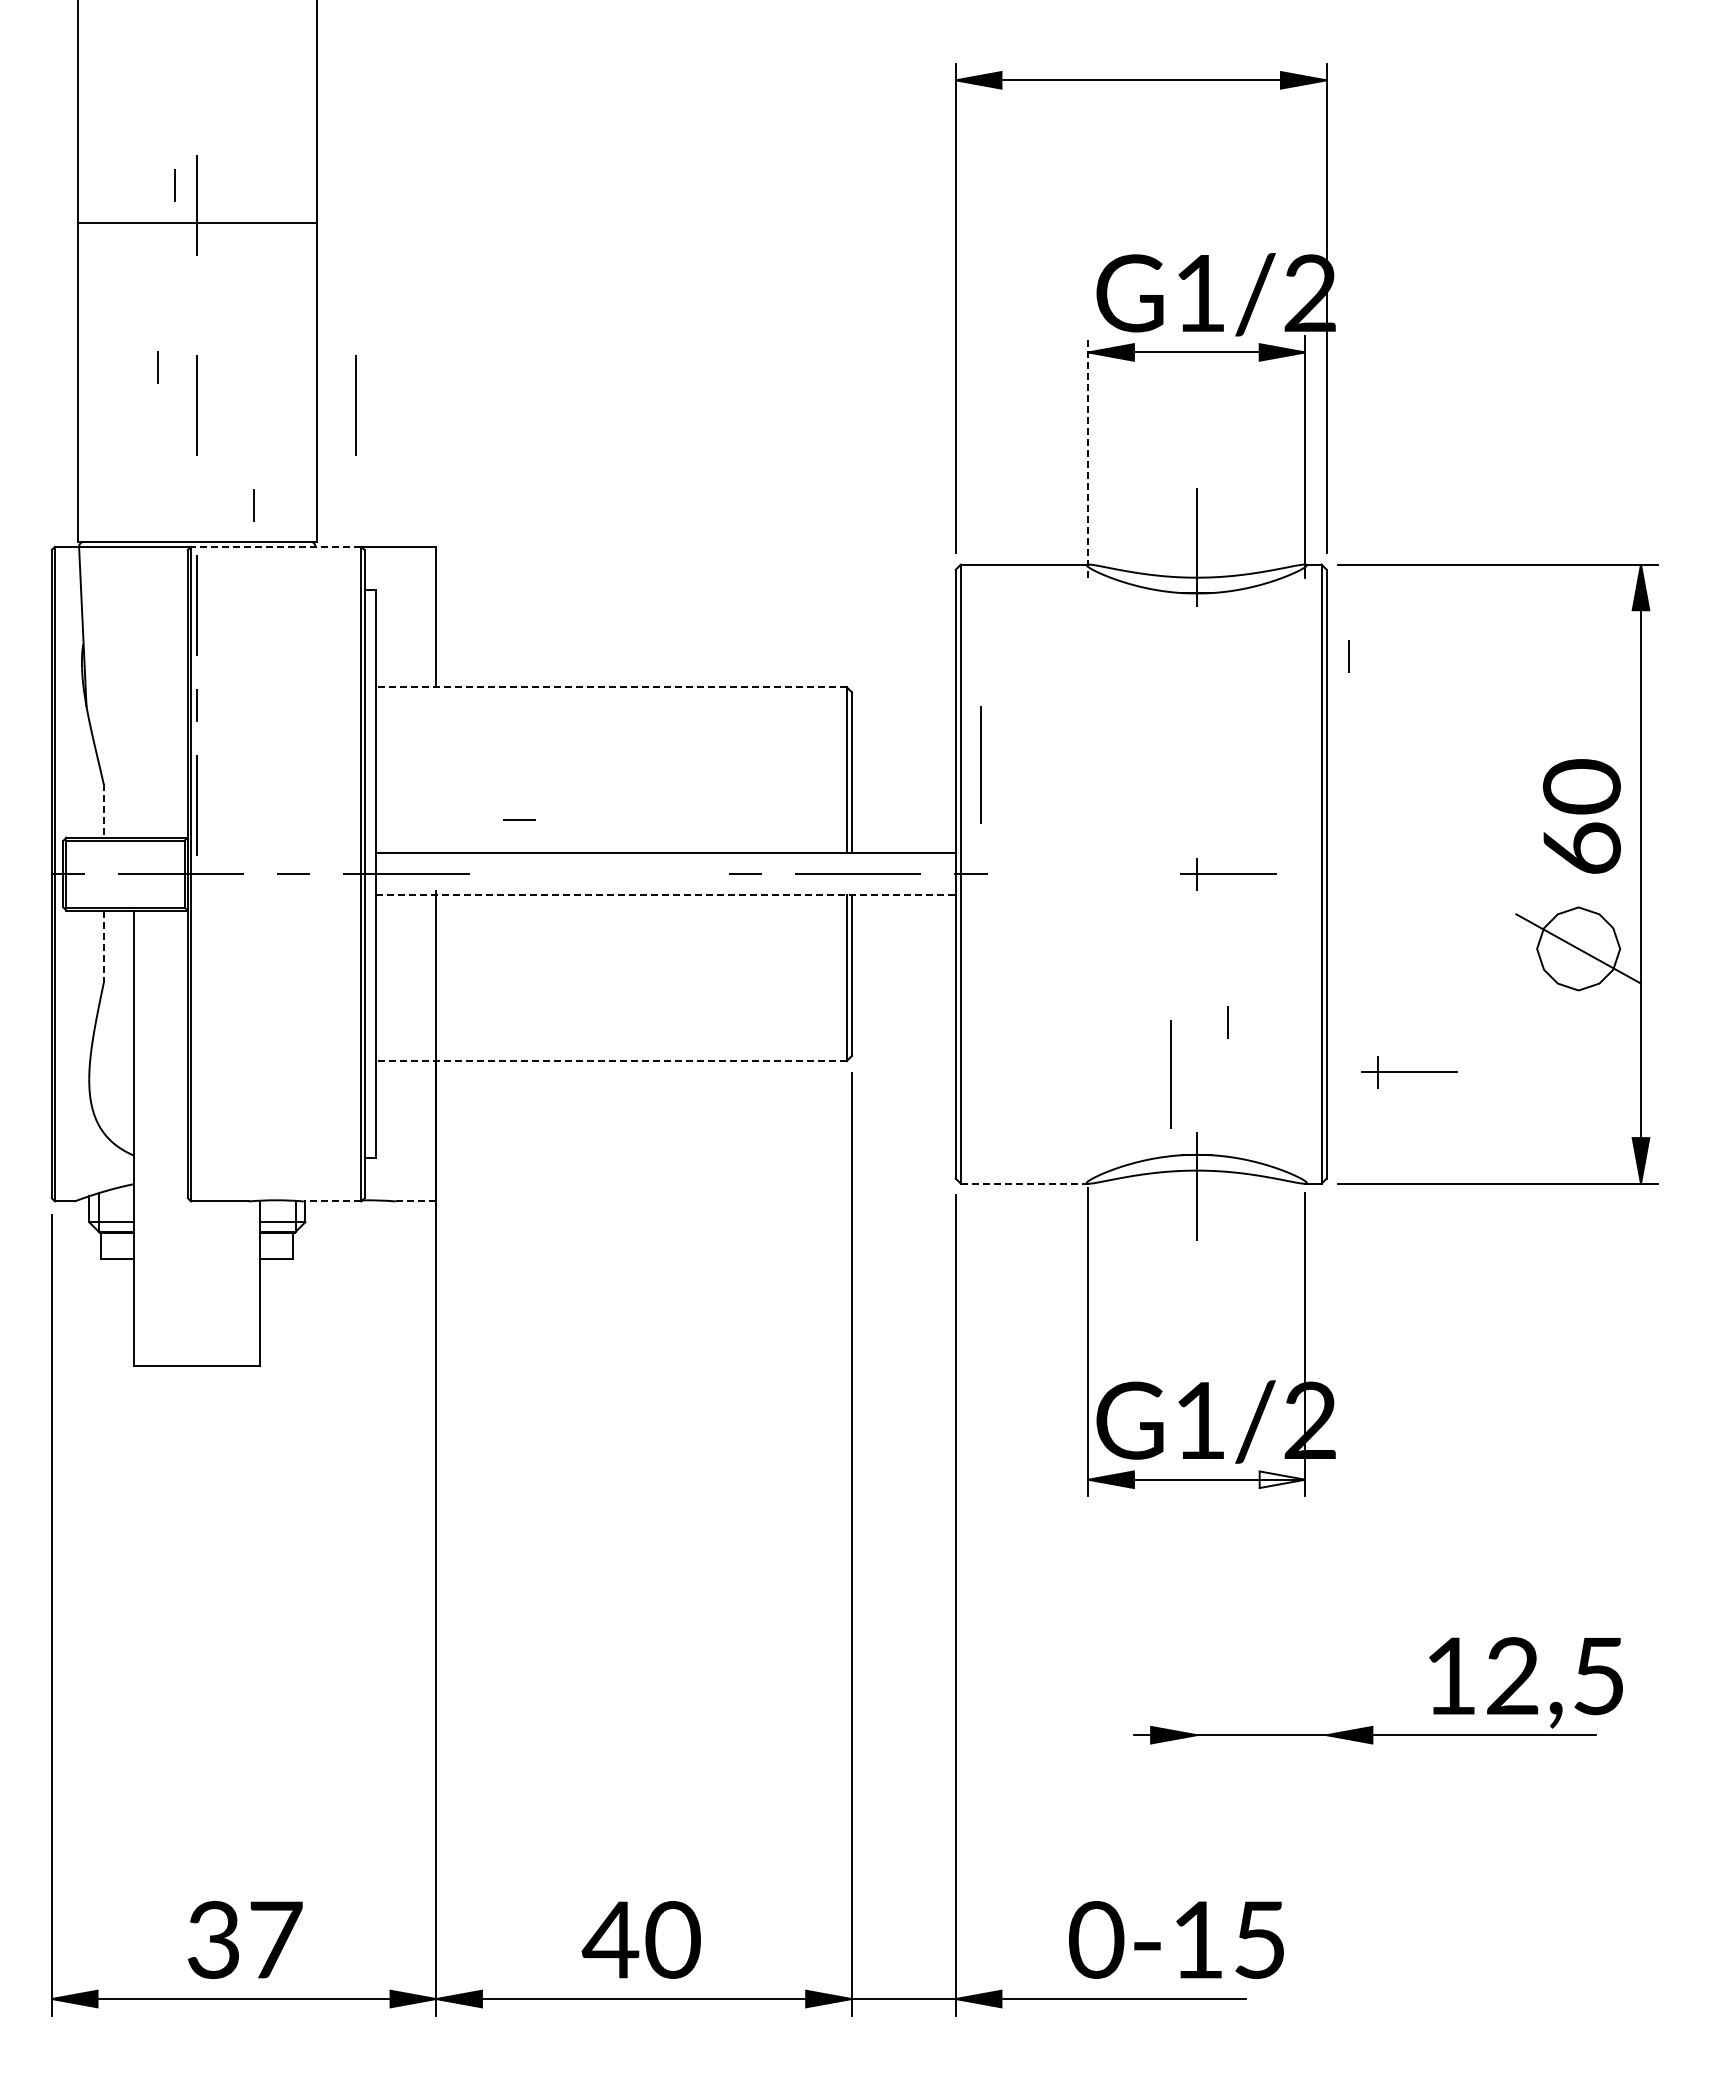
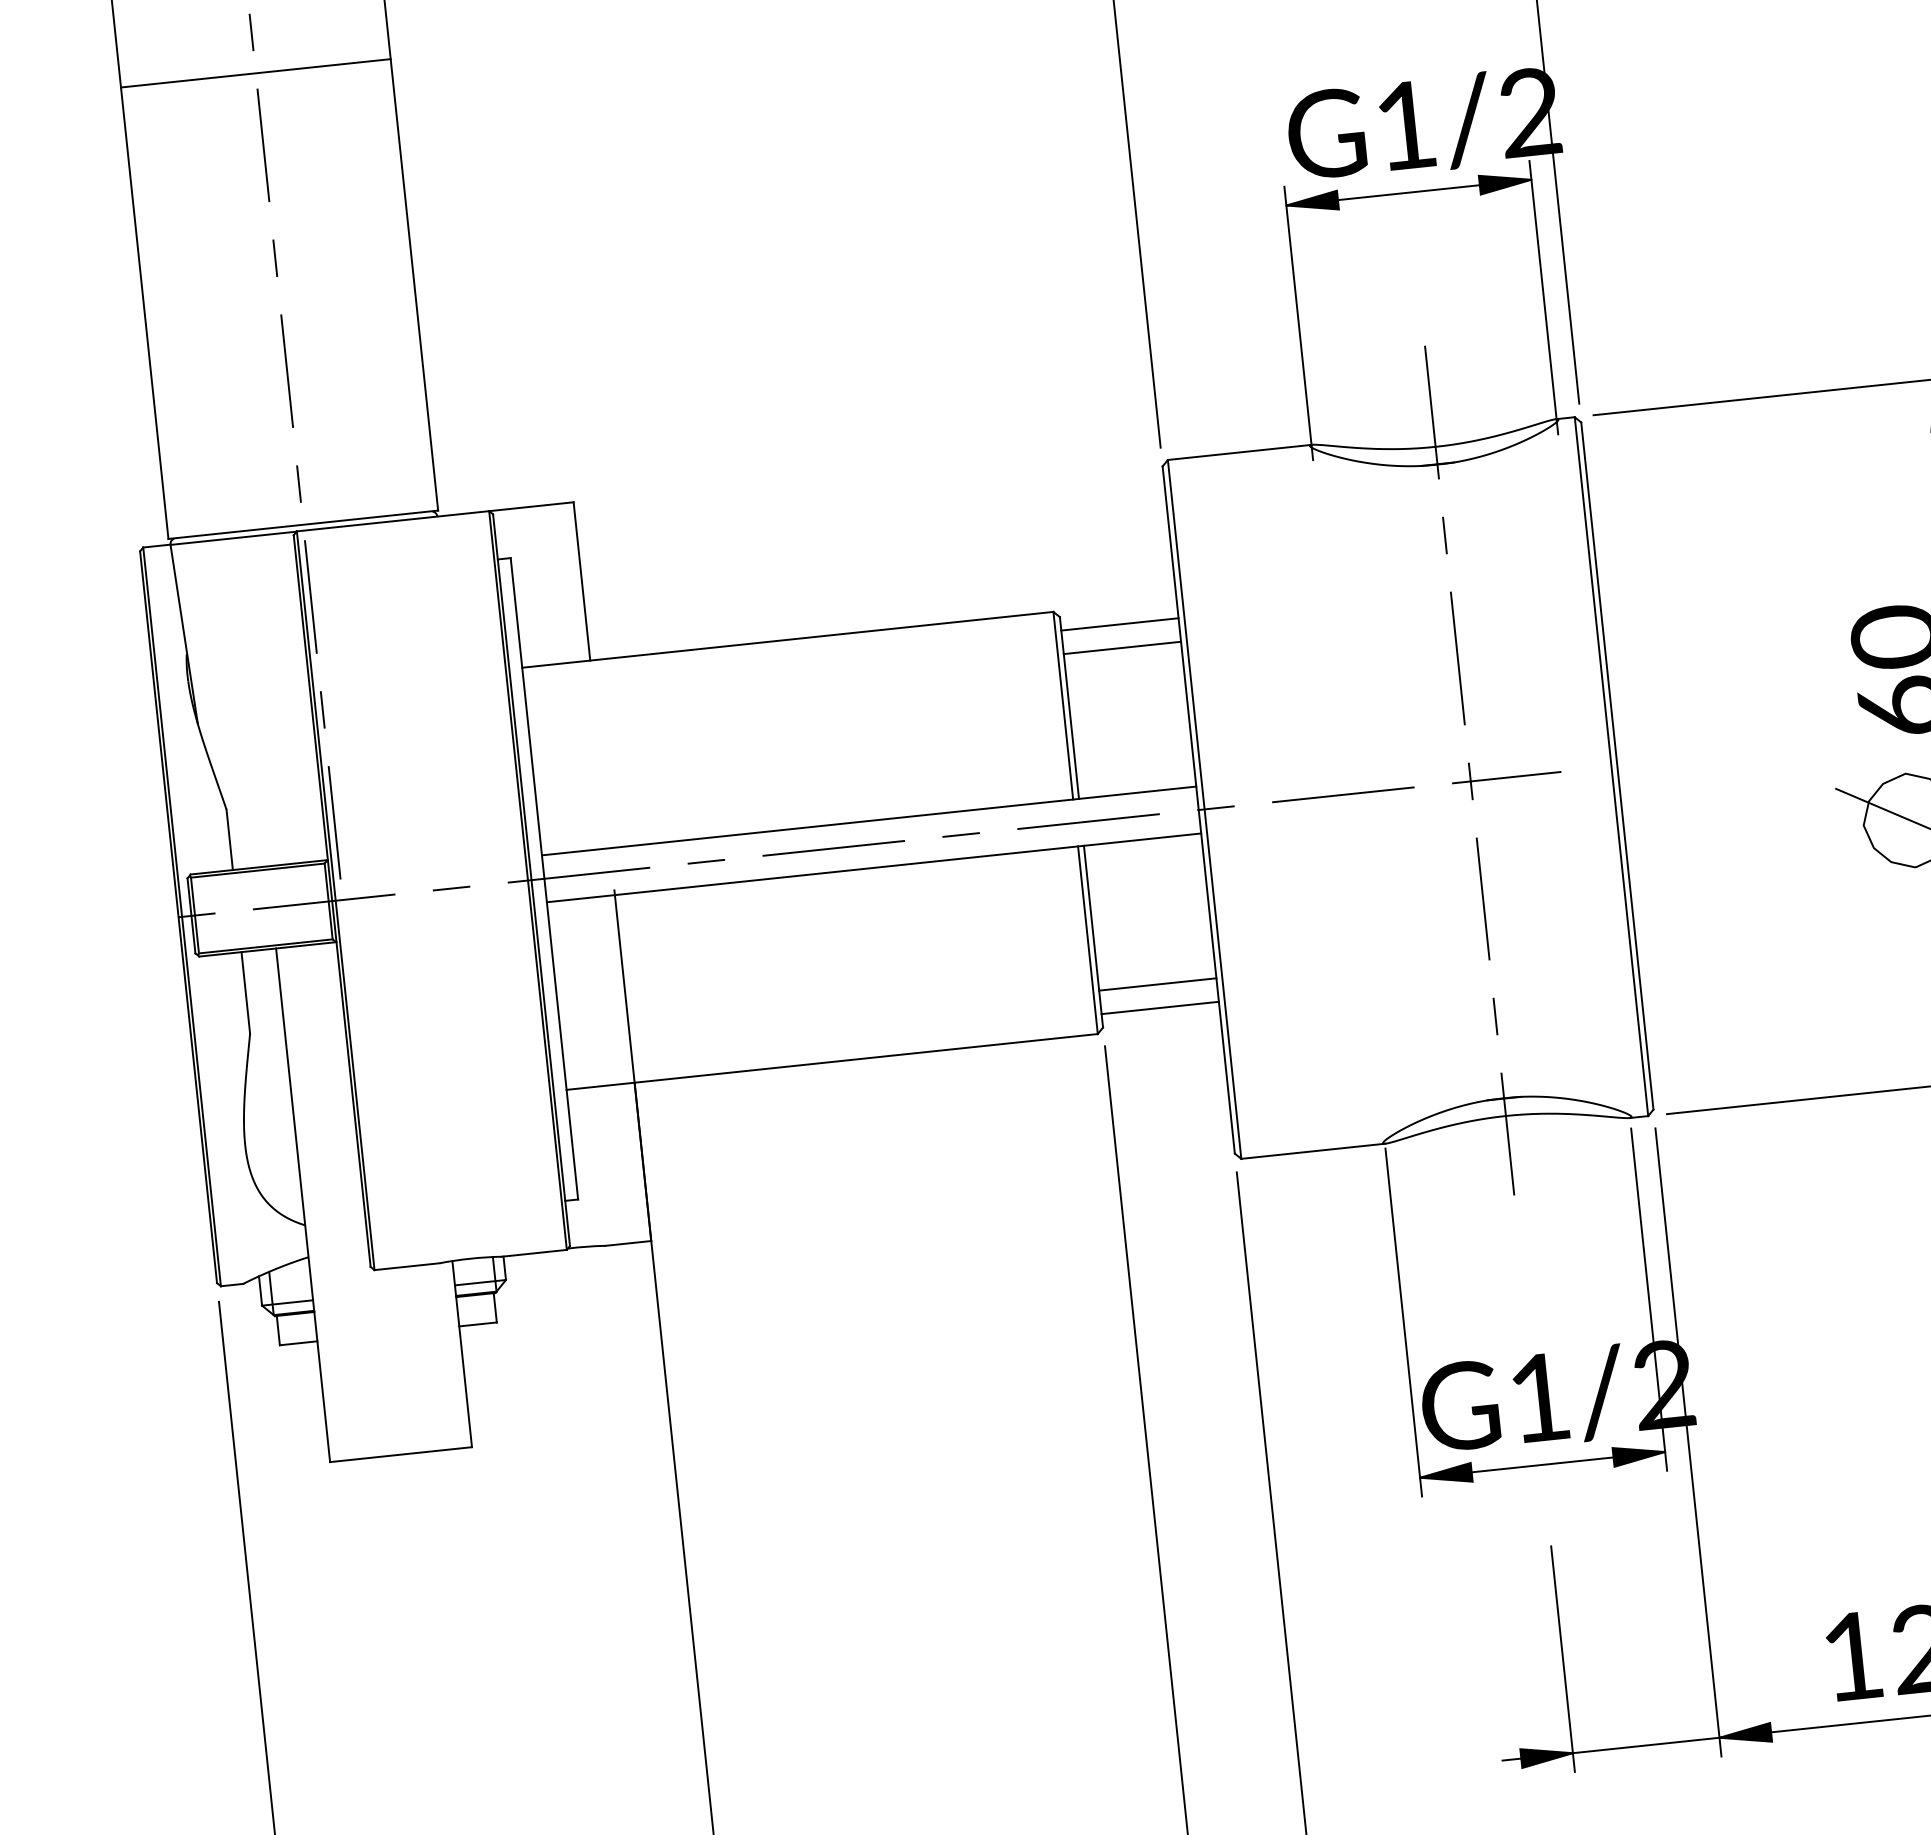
line: (174, 185) -> (250, 32), moved
line: (196, 222) -> (254, 73), moved
line: (157, 367) -> (274, 258), moved
line: (355, 405) -> (465, 352), removed
line: (1088, 456) -> (1298, 322), dashed -> solid
line: (253, 505) -> (298, 484), moved
line: (275, 546) -> (392, 520), dashed -> solid
line: (1348, 656) -> (1444, 535), moved
line: (610, 687) -> (786, 640), dashed -> solid
line: (903, 704) -> (1119, 624), added
line: (903, 725) -> (1122, 648), added
line: (980, 764) -> (1457, 657), moved
line: (103, 811) -> (229, 840), dashed -> solid
line: (519, 819) -> (706, 861), moved
line: (632, 873) -> (833, 847), added
line: (1083, 873) -> (1342, 794), added
line: (665, 894) -> (873, 867), dashed -> solid
line: (103, 947) -> (245, 993), dashed -> solid
line: (1227, 1022) -> (1495, 1016), moved
line: (903, 1023) -> (1157, 984), added
line: (903, 1044) -> (1159, 1008), added
line: (610, 1061) -> (831, 1062), dashed -> solid
part: (1409, 1072) -> (1734, 980), removed
line: (1170, 1074) -> (1482, 899), moved
line: (1024, 1183) -> (1313, 1150), dashed -> solid
line: (332, 1201) -> (534, 1253), dashed -> solid
line: (416, 1201) -> (628, 1243), dashed -> solid
line: (1326, 1473) -> (1688, 1442), added
fill: (1282, 1479) -> (1639, 1454), added
line: (1196, 1651) -> (1562, 1658), added

